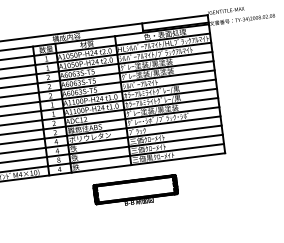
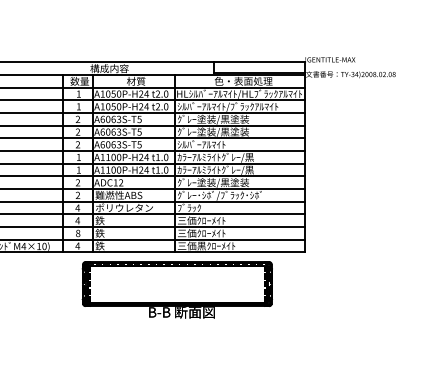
part: (135, 191) -> (176, 289), size x1.67

